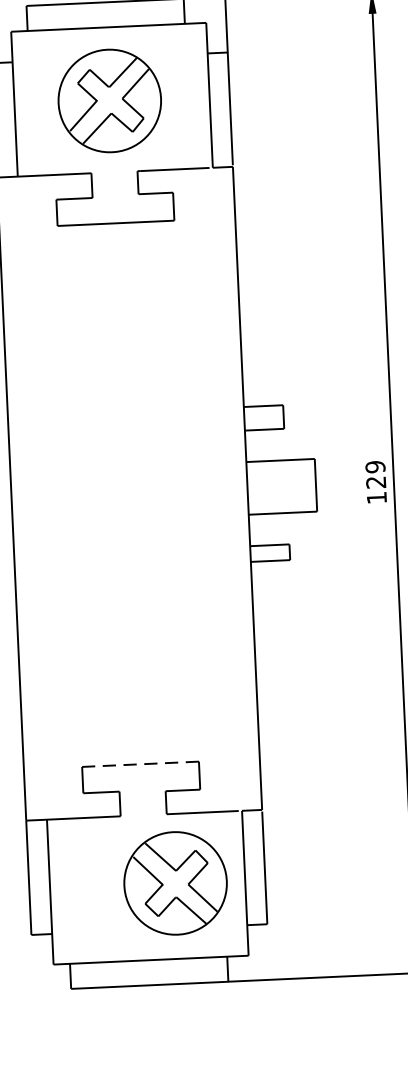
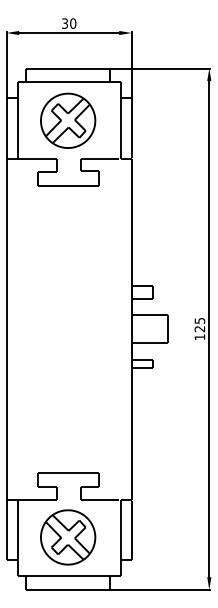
text: (374, 466) -> (199, 320), 129 -> 125
line: (140, 764) -> (68, 472), dashed -> solid
part: (176, 883) -> (68, 537), moved

